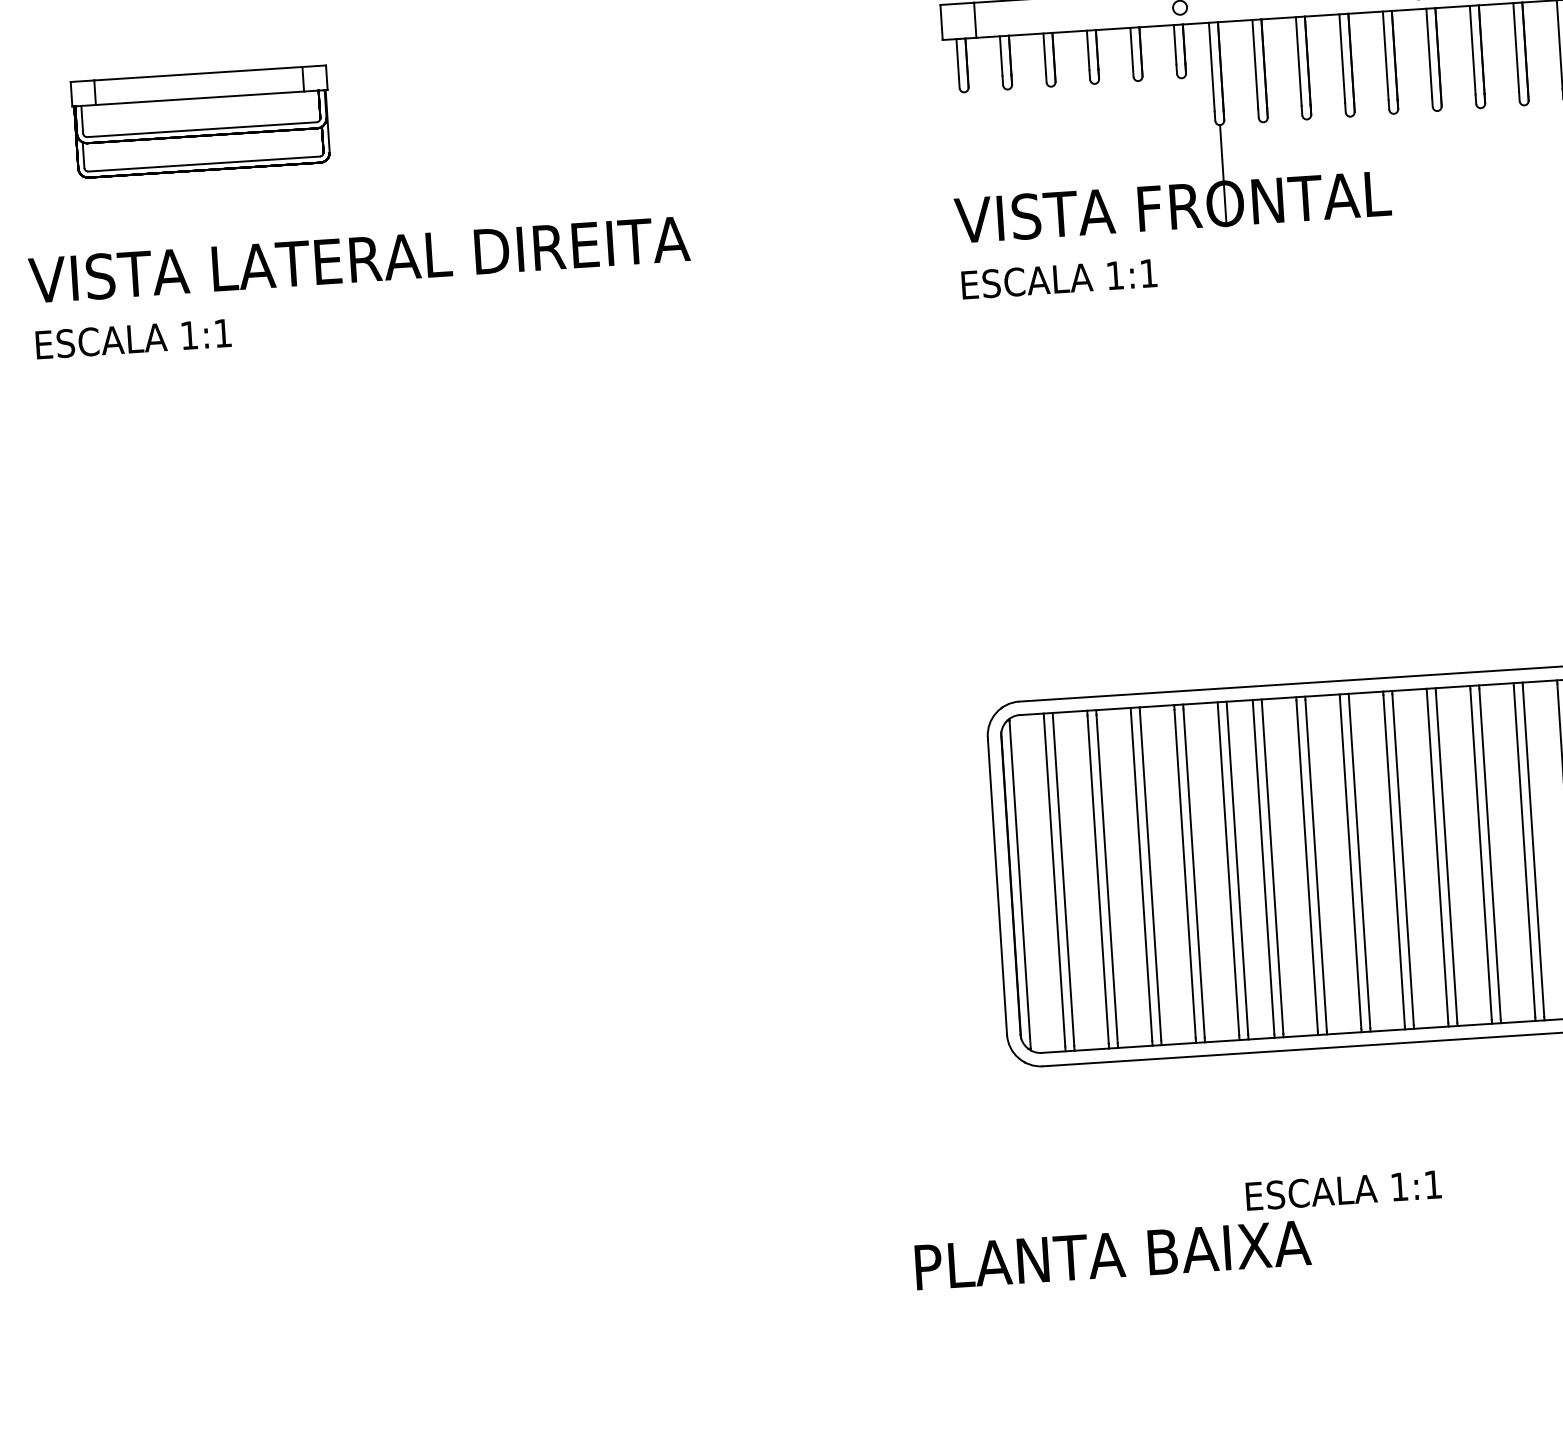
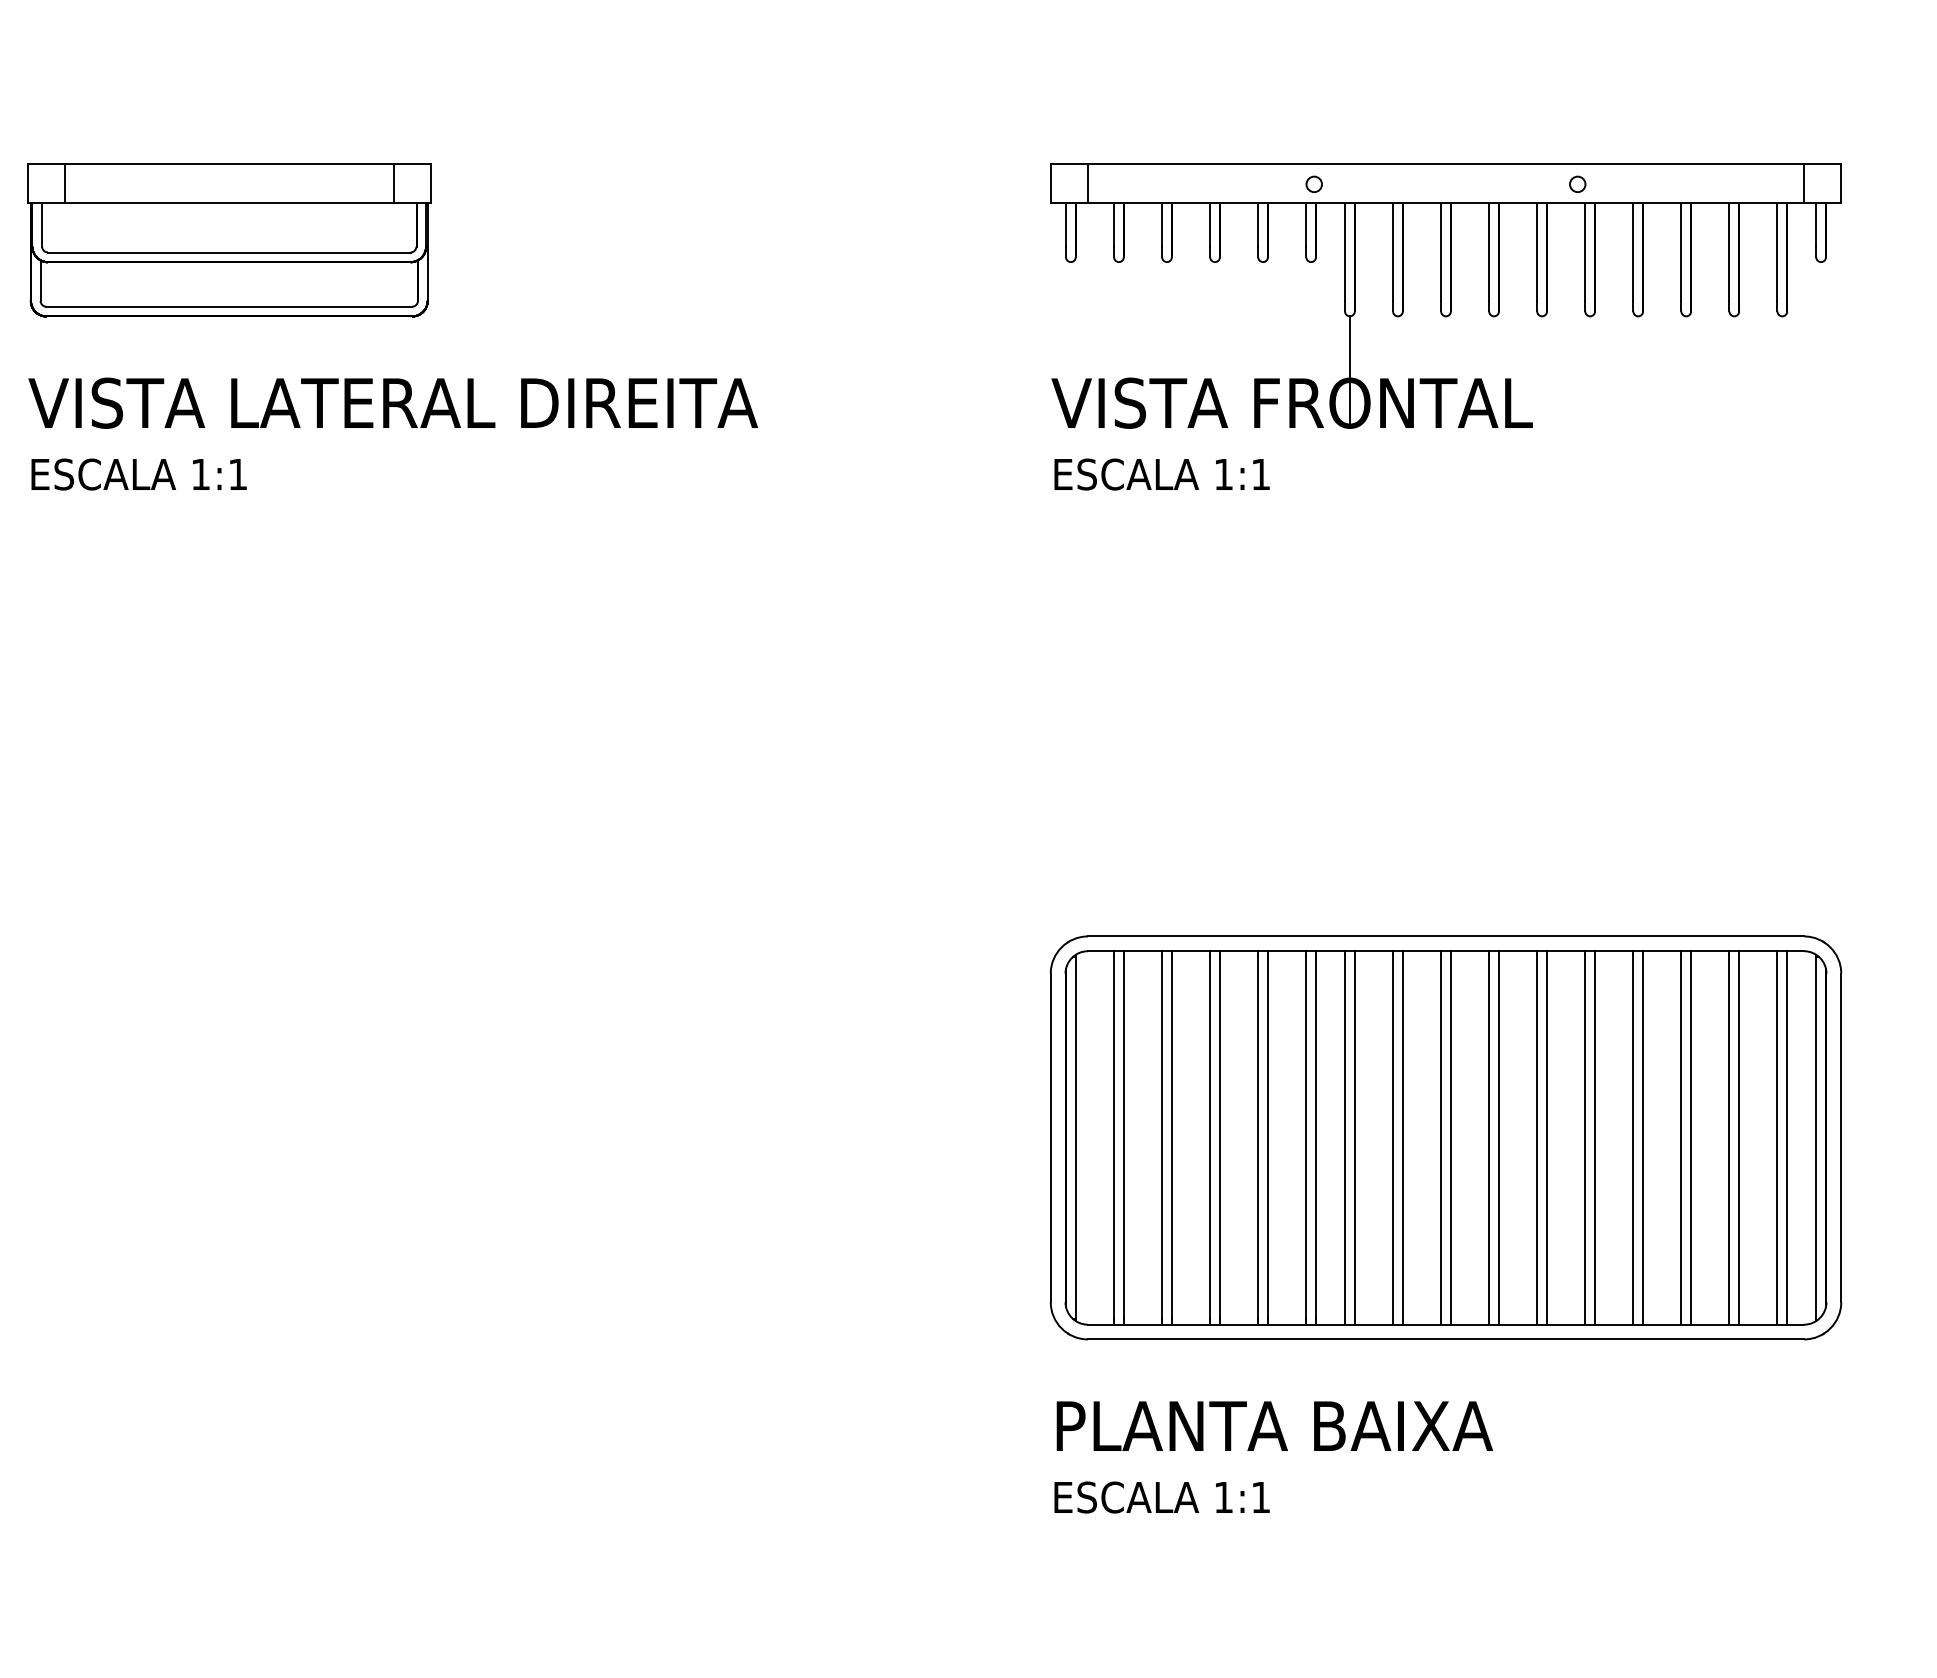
part: (201, 122) -> (229, 240), size x1.43
text: (1343, 1190) -> (1161, 1497), moved
text: (1112, 1254) -> (1274, 1425), moved

